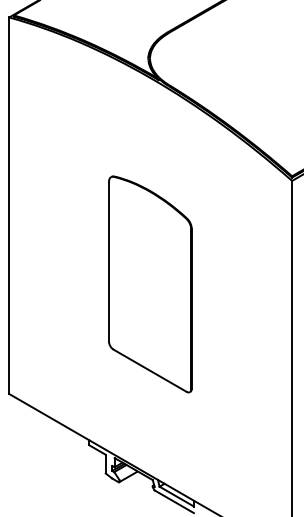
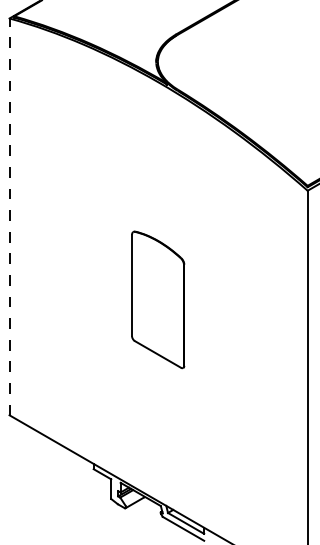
line: (9, 205) -> (9, 216), solid -> dashed
part: (149, 284) -> (157, 299), size x0.6

